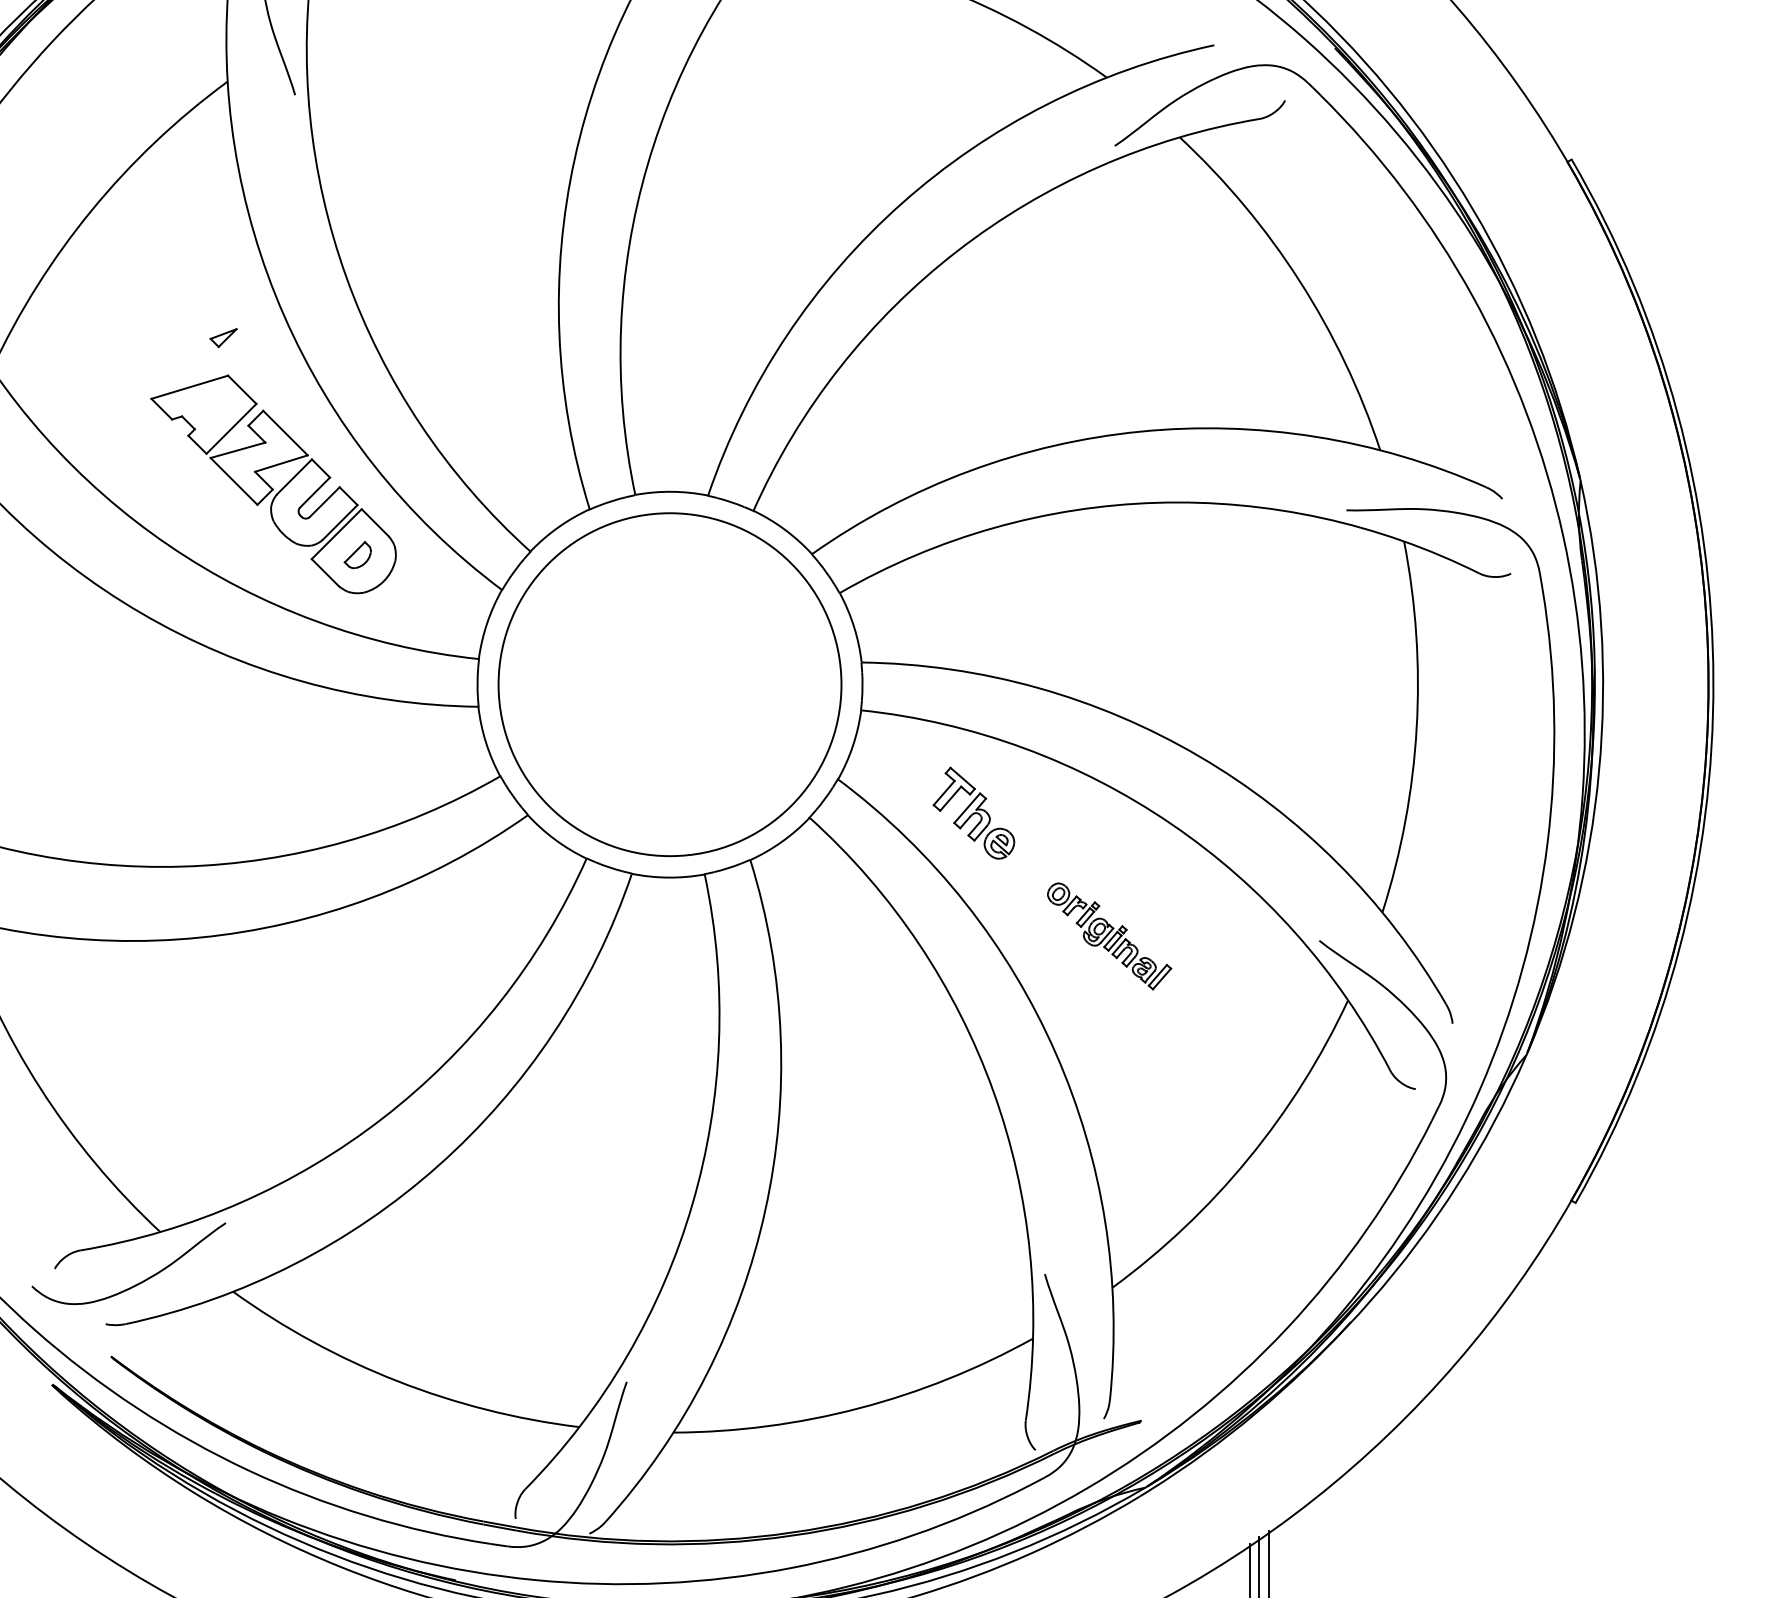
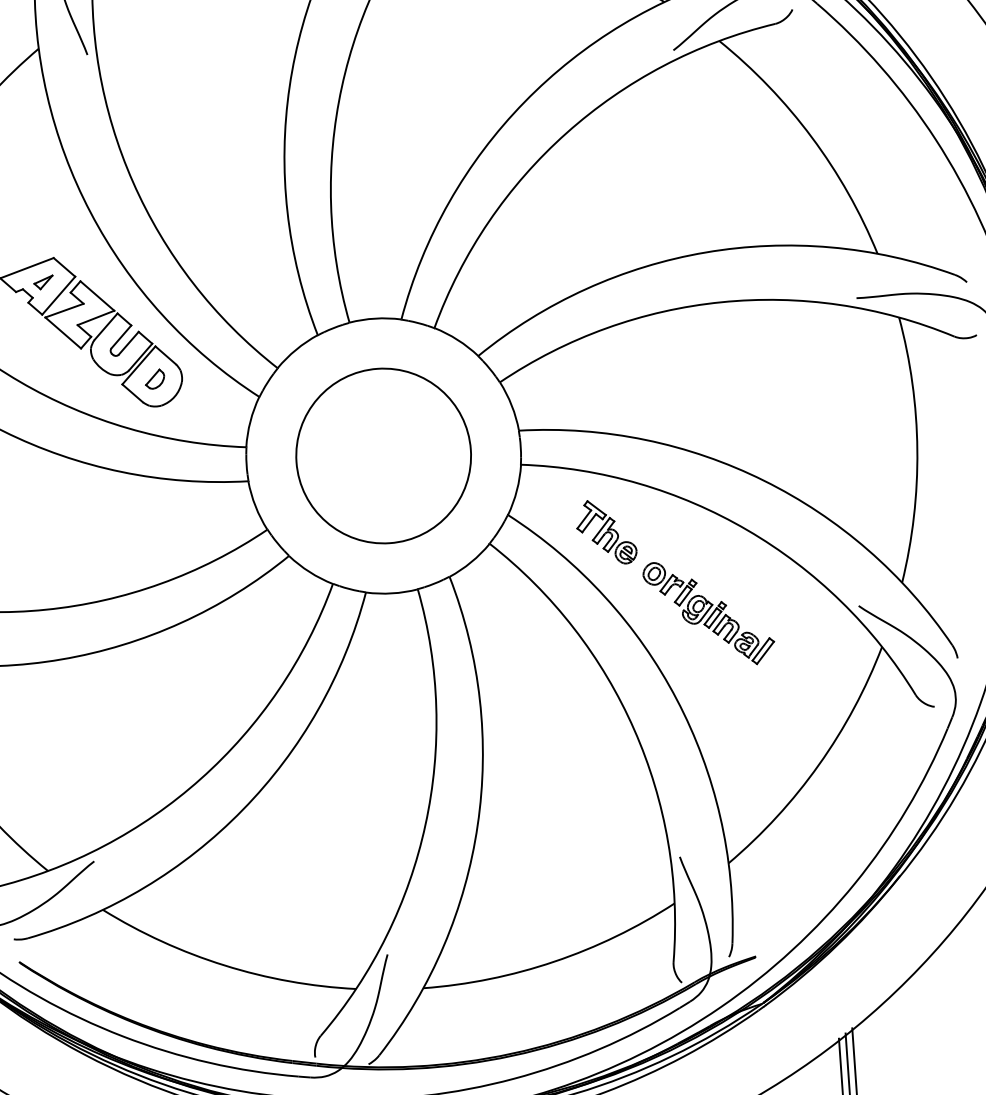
part: (223, 338) -> (43, 282), moved
circle: (669, 684) -> (383, 455), size x0.71
part: (1109, 936) -> (709, 613), size x1.43

